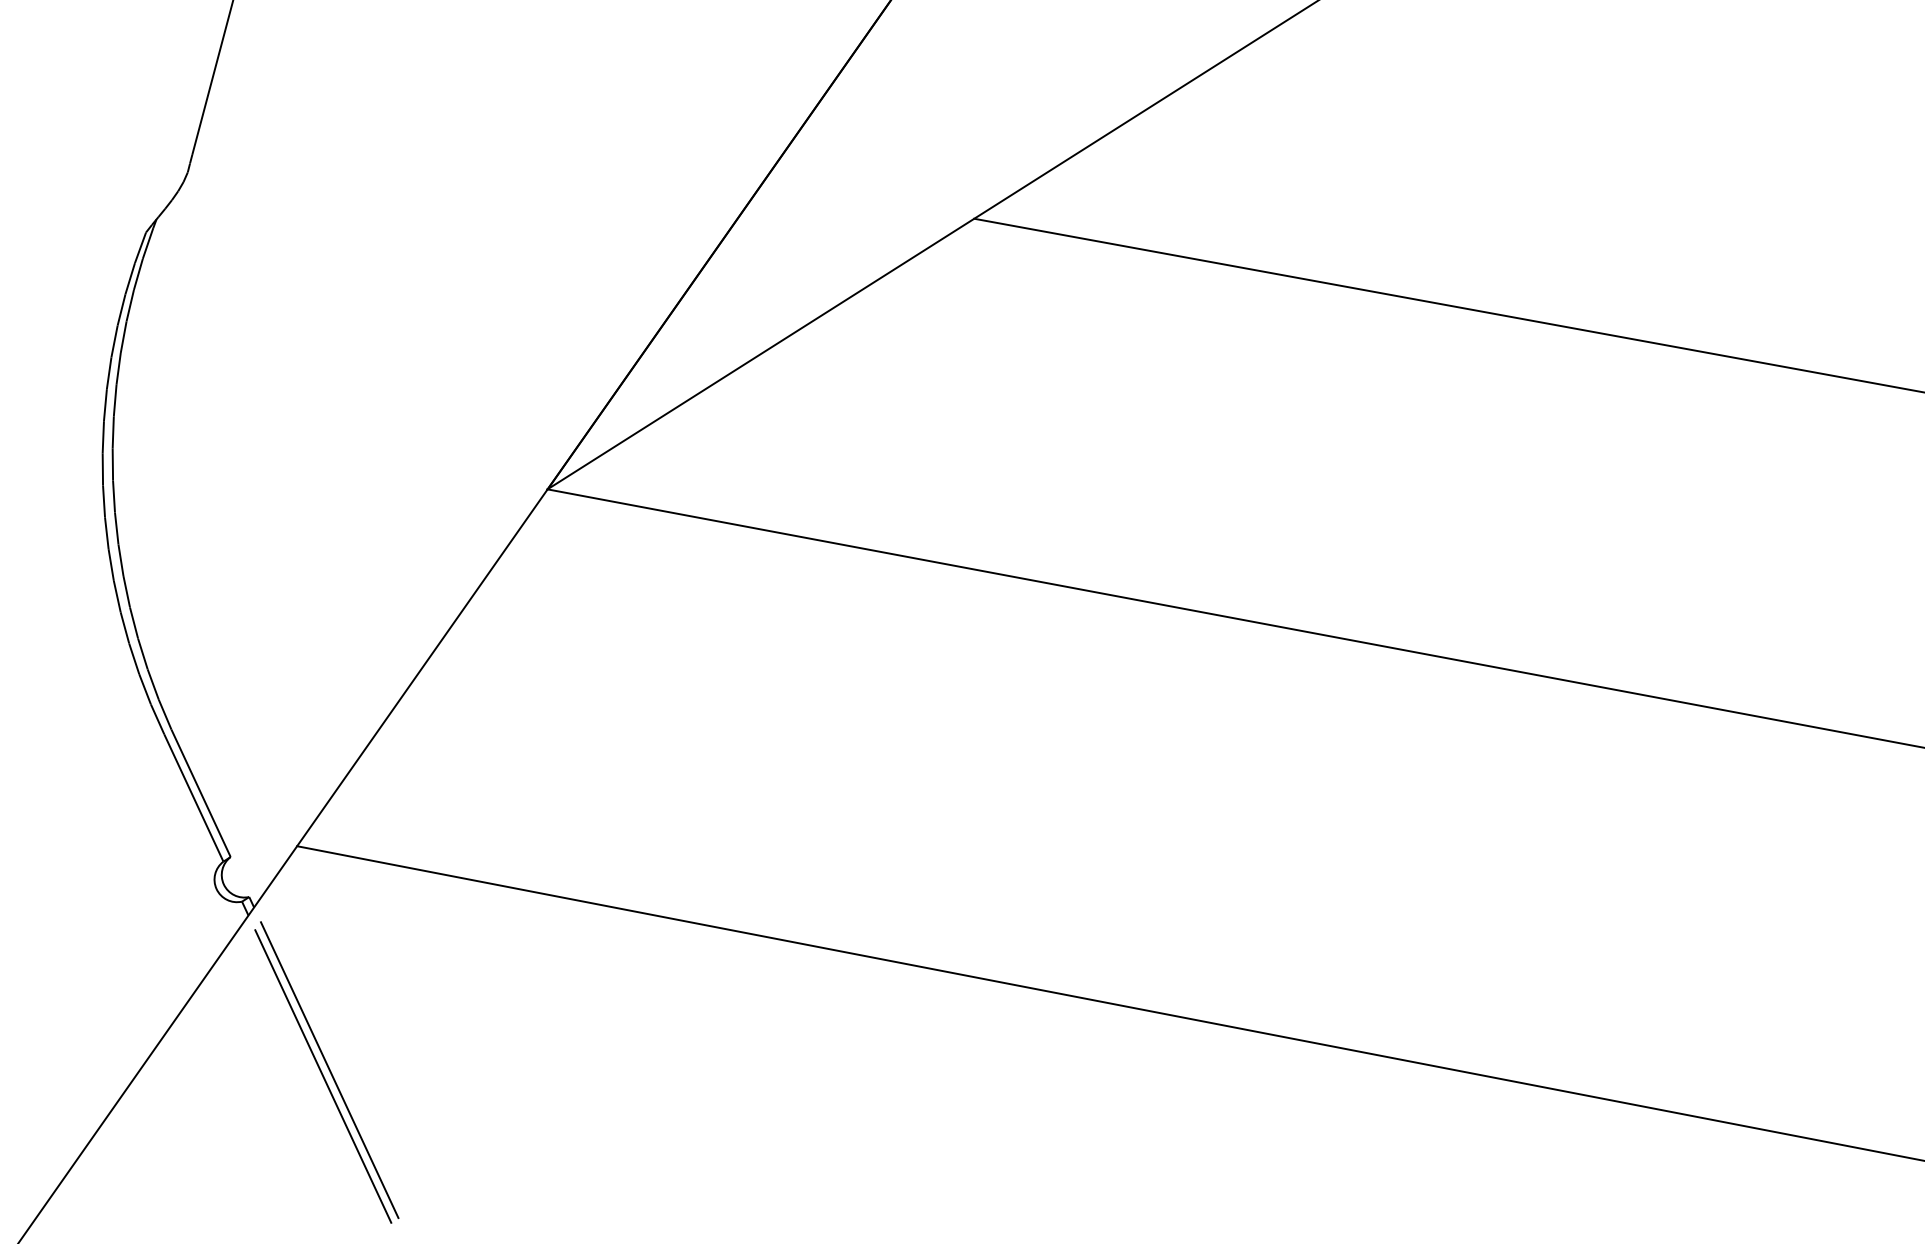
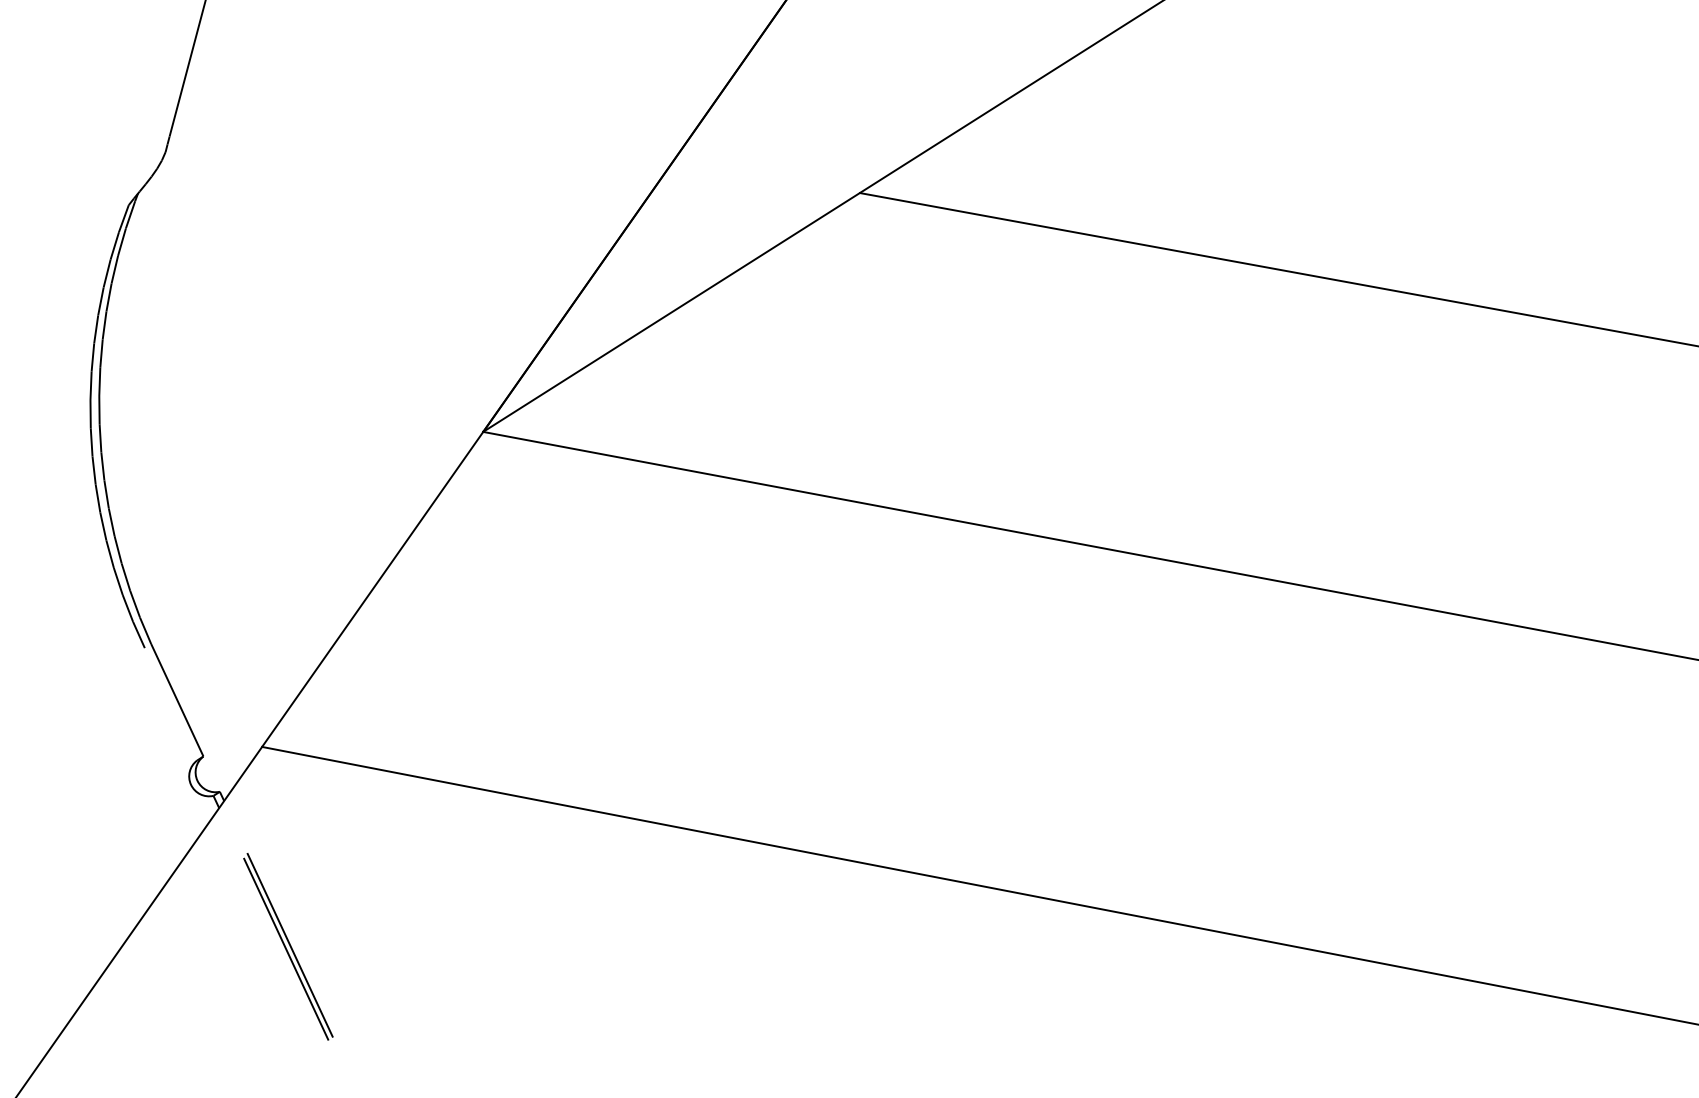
line: (193, 798) -> (170, 704), removed
part: (326, 1072) -> (288, 946), size x0.7

